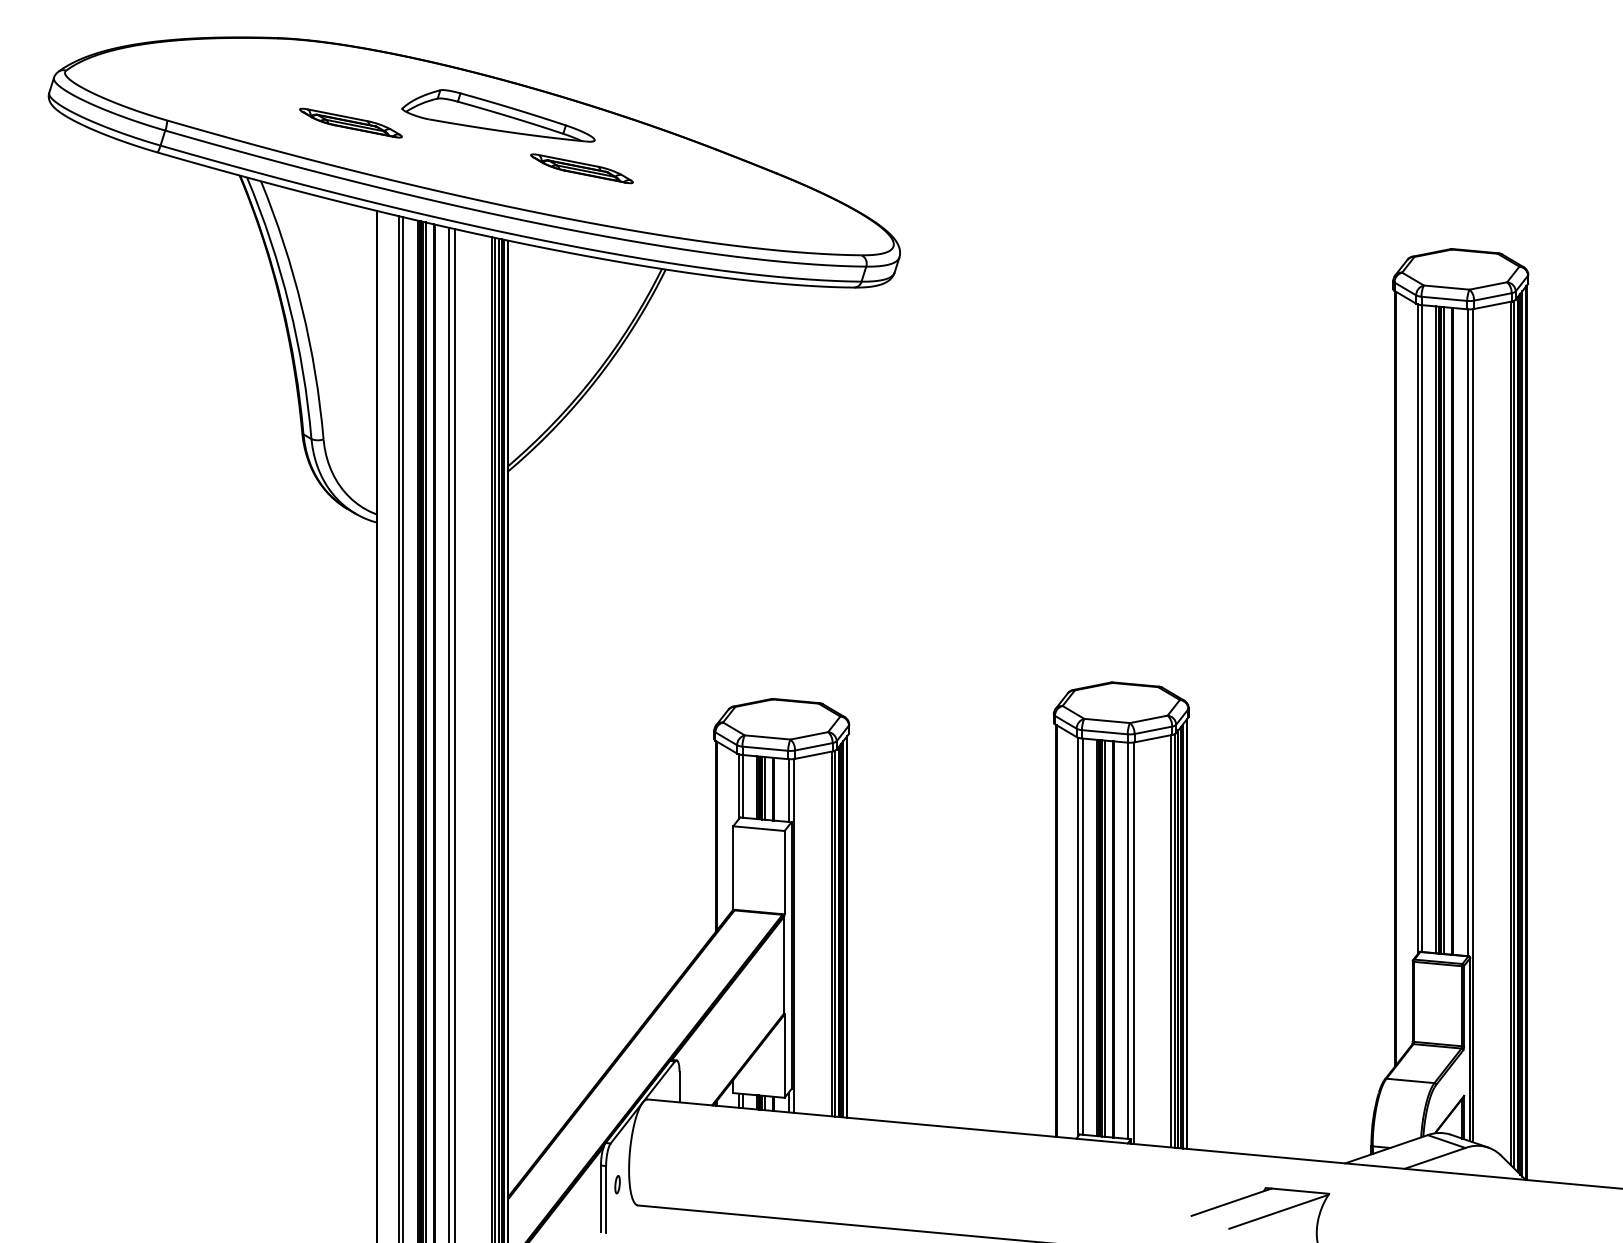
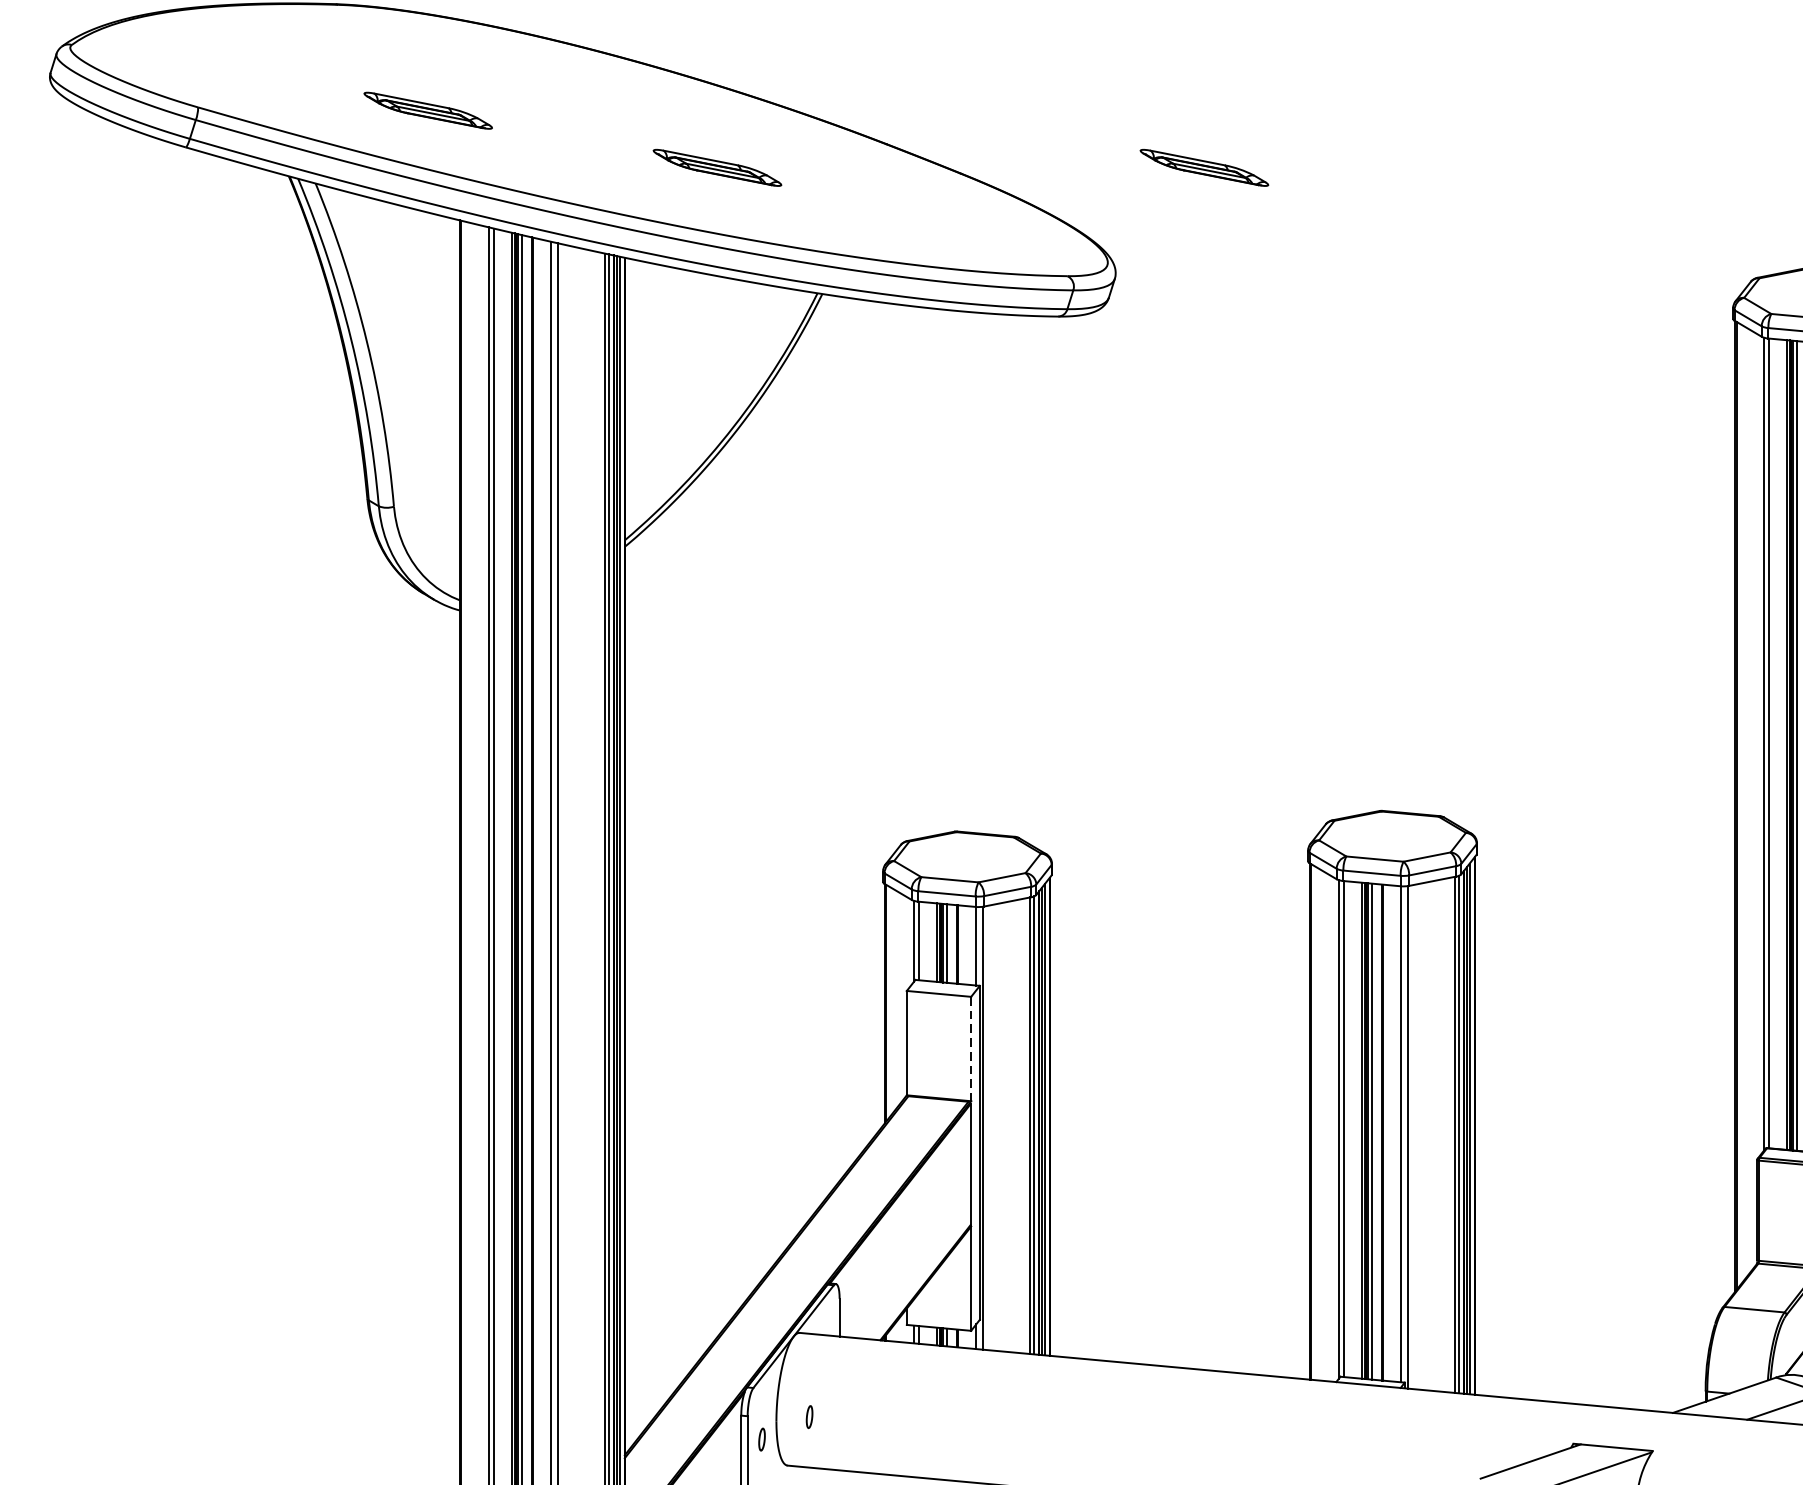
part: (498, 115) -> (612, 101), removed
part: (970, 168) -> (1203, 167), added
line: (784, 872) -> (970, 1048), solid -> dashed
part: (655, 1166) -> (809, 1416), added

